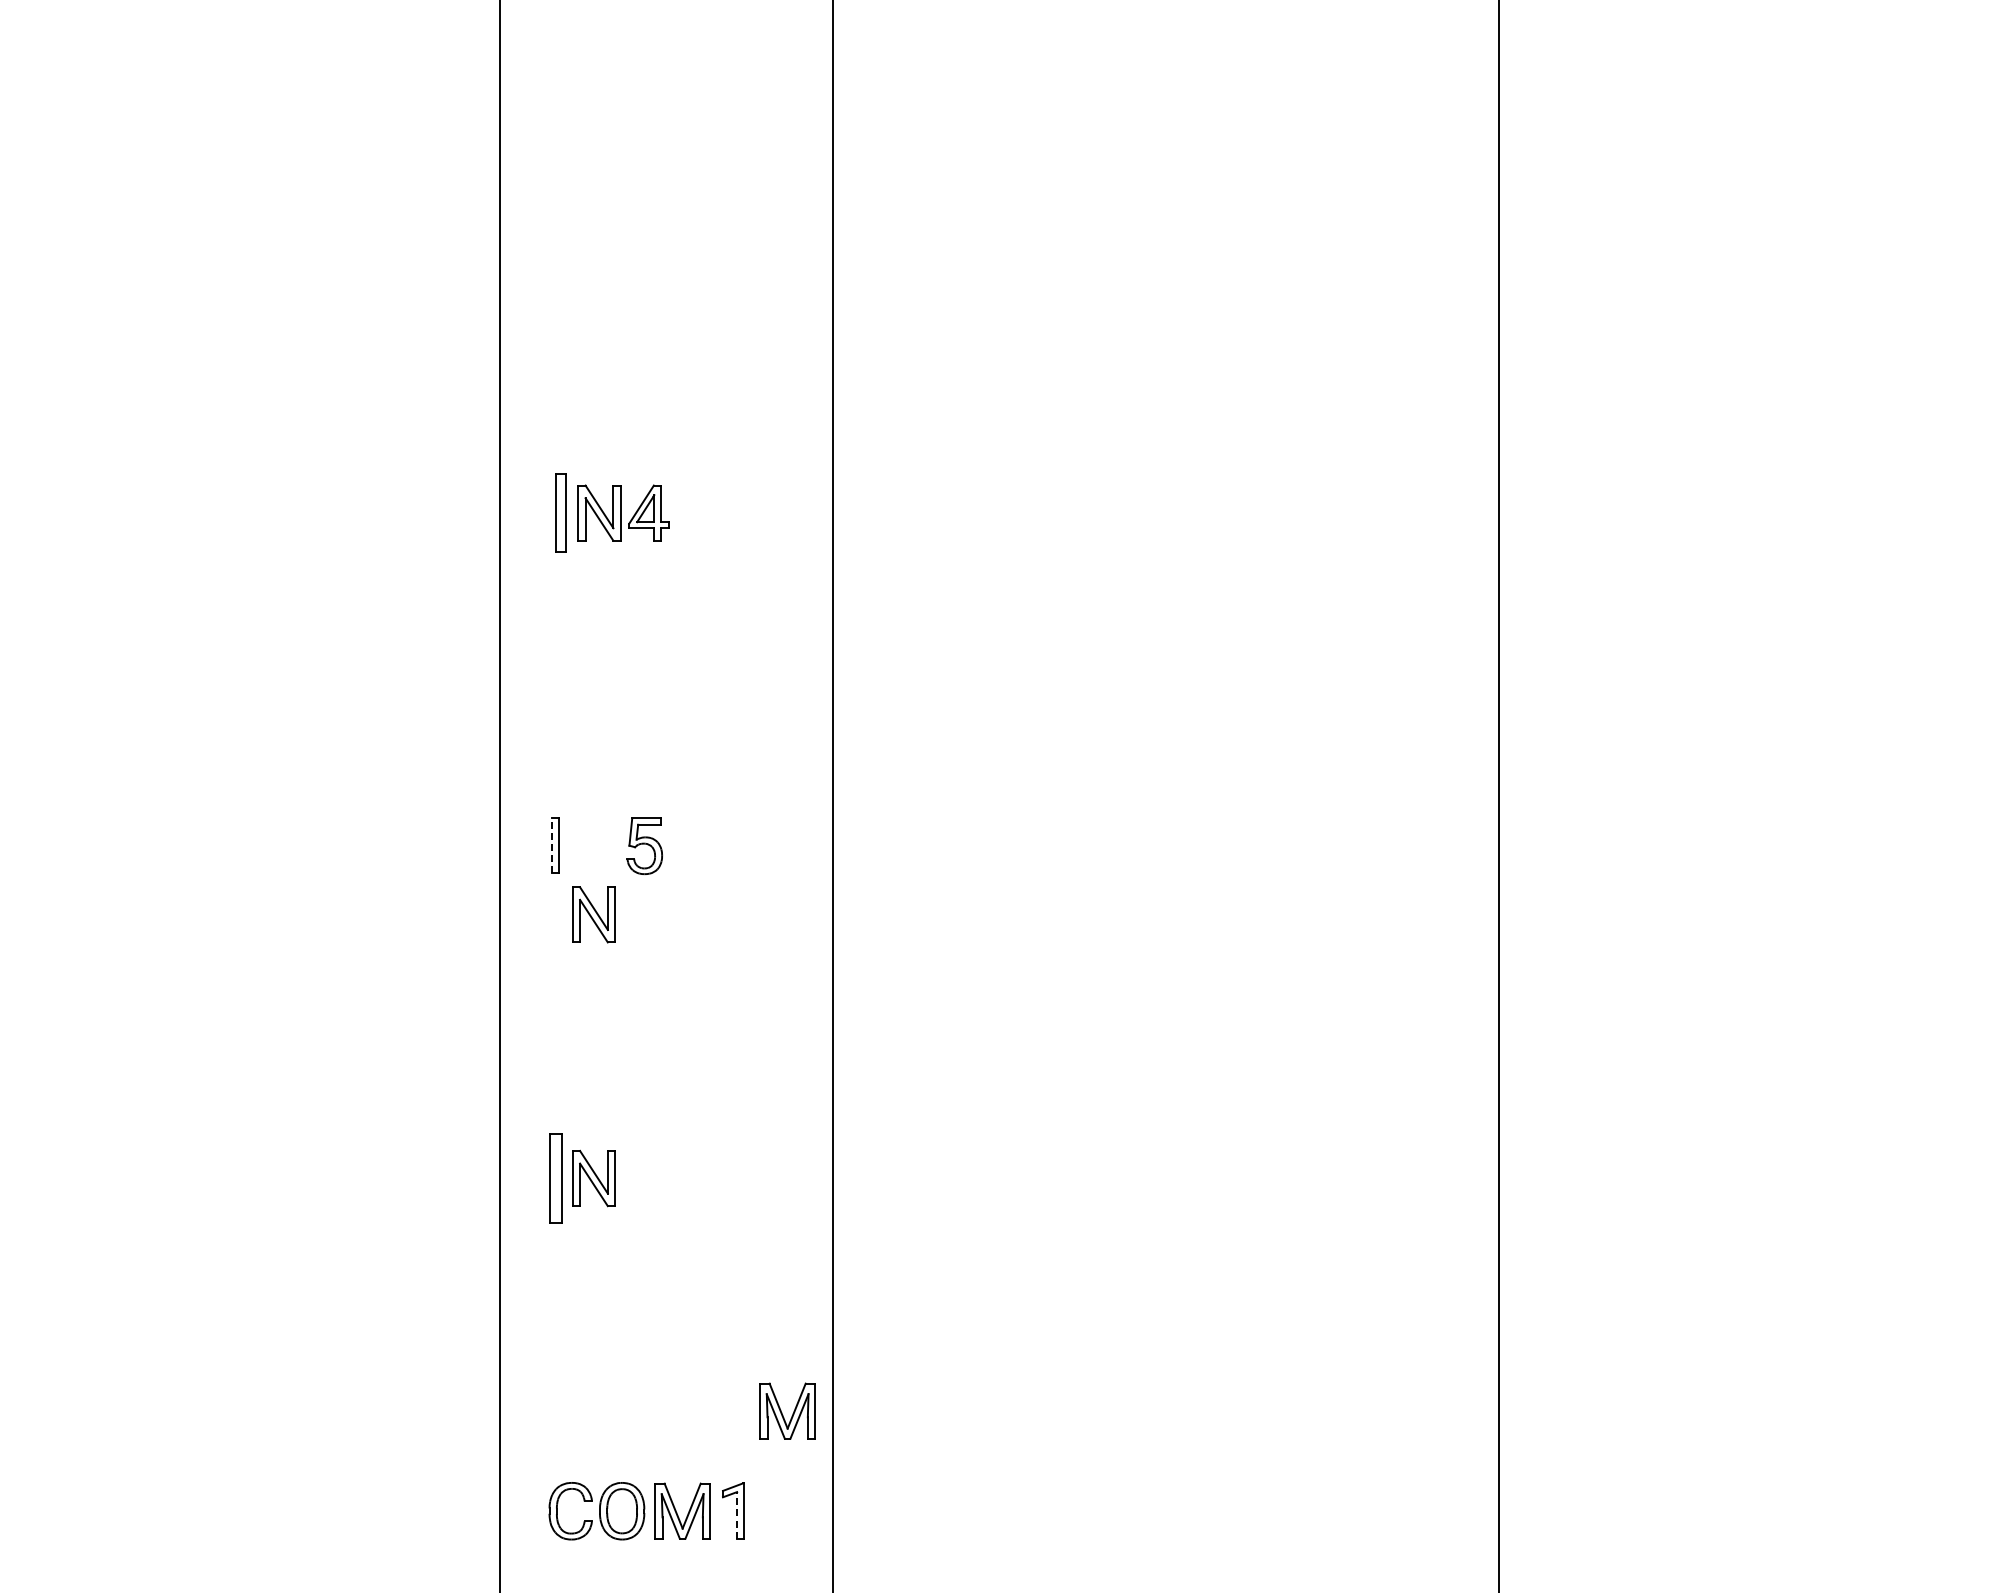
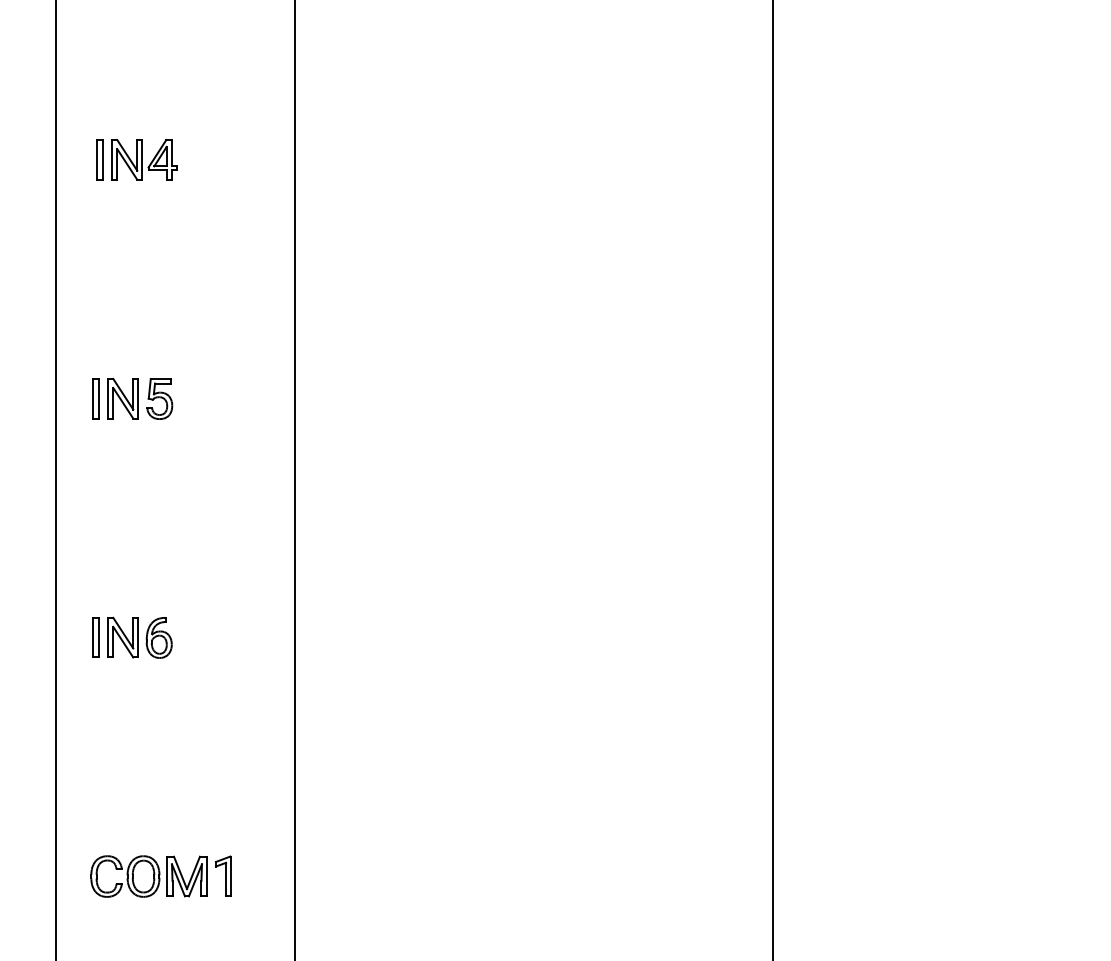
part: (561, 513) -> (99, 160), size x0.71
line: (552, 845) -> (93, 398), dashed -> solid
part: (593, 914) -> (122, 398), moved
part: (555, 1178) -> (95, 637), size x0.62
part: (643, 1178) -> (158, 637), added
part: (787, 1410) -> (262, 804), removed
line: (737, 1514) -> (226, 878), dashed -> solid

